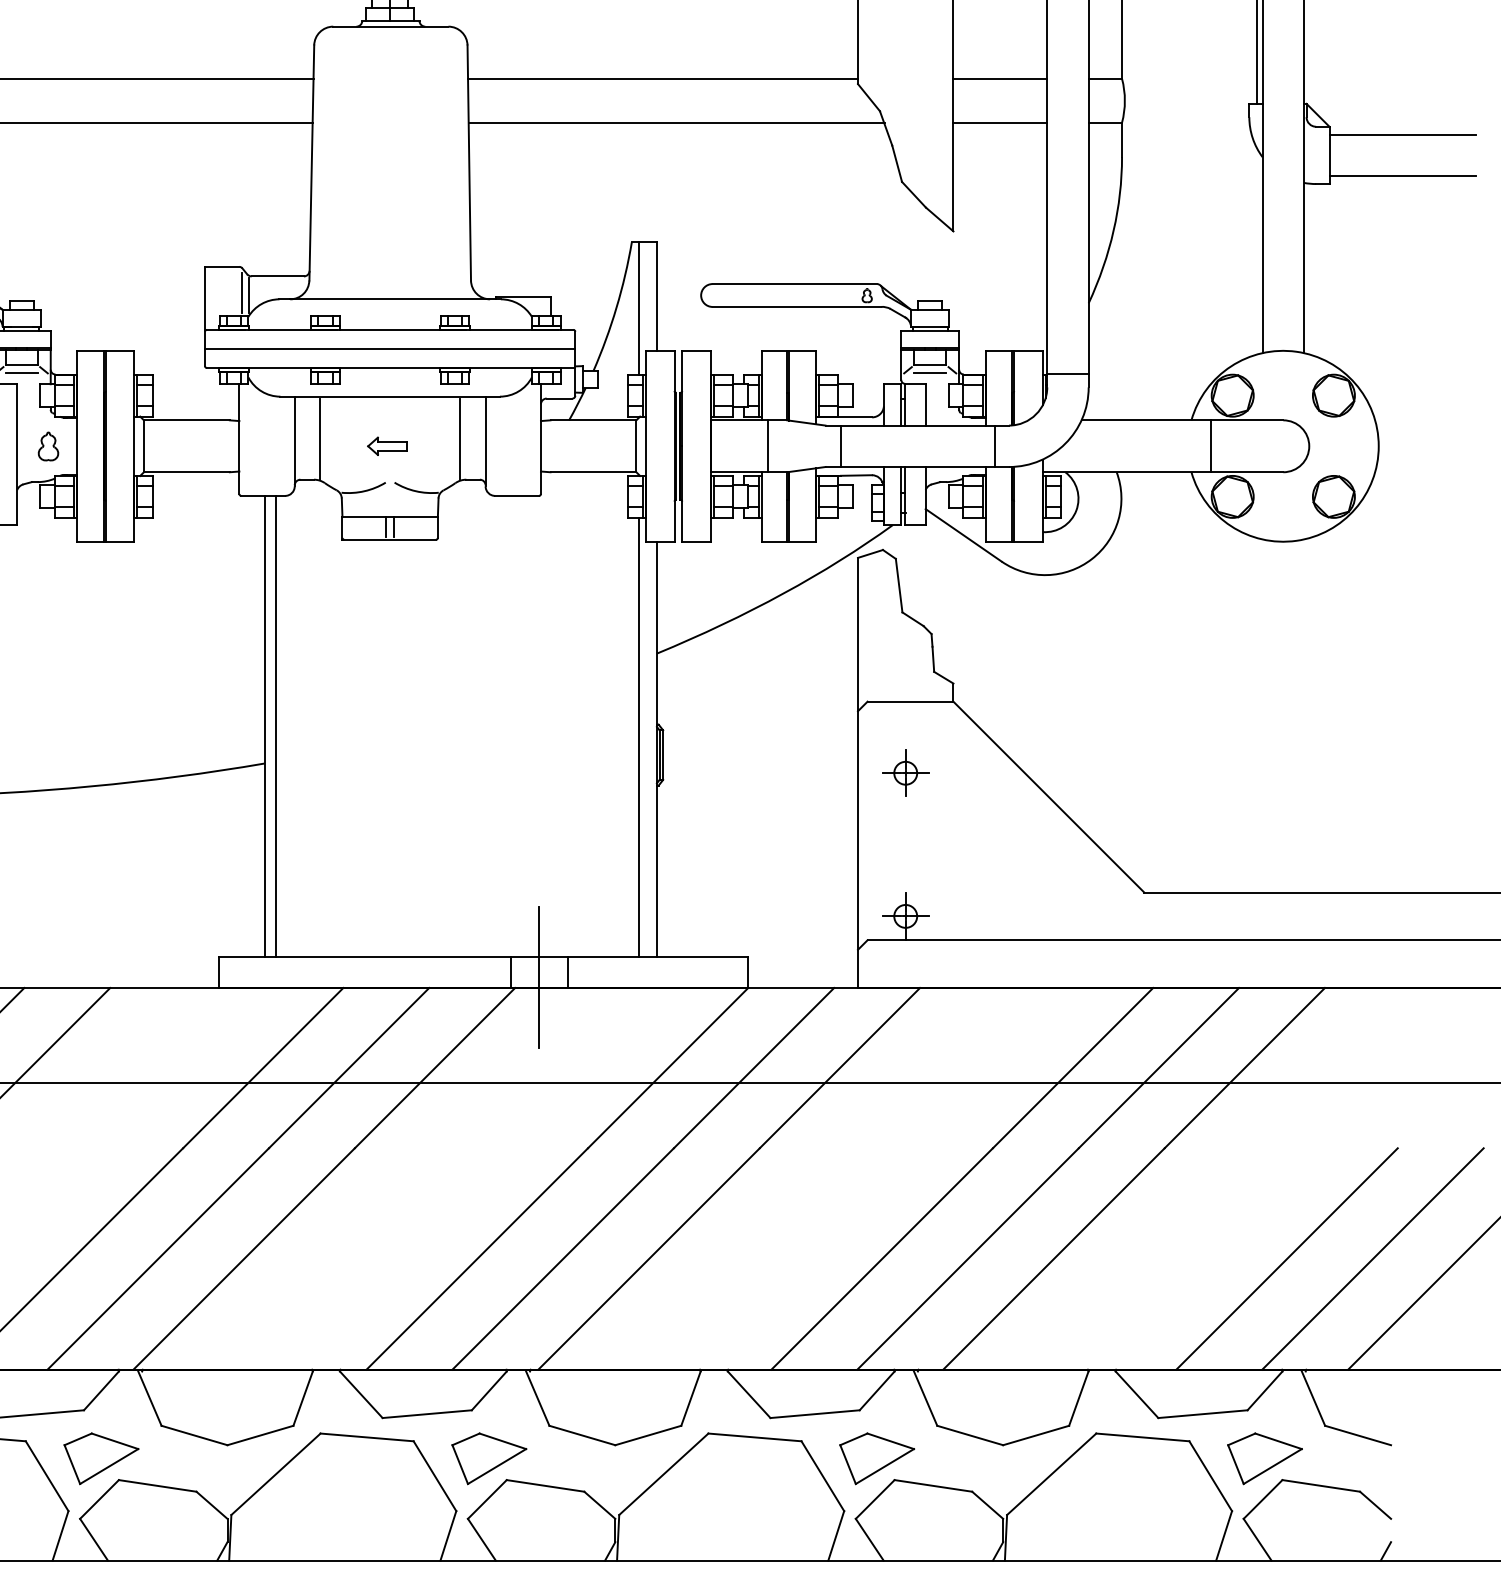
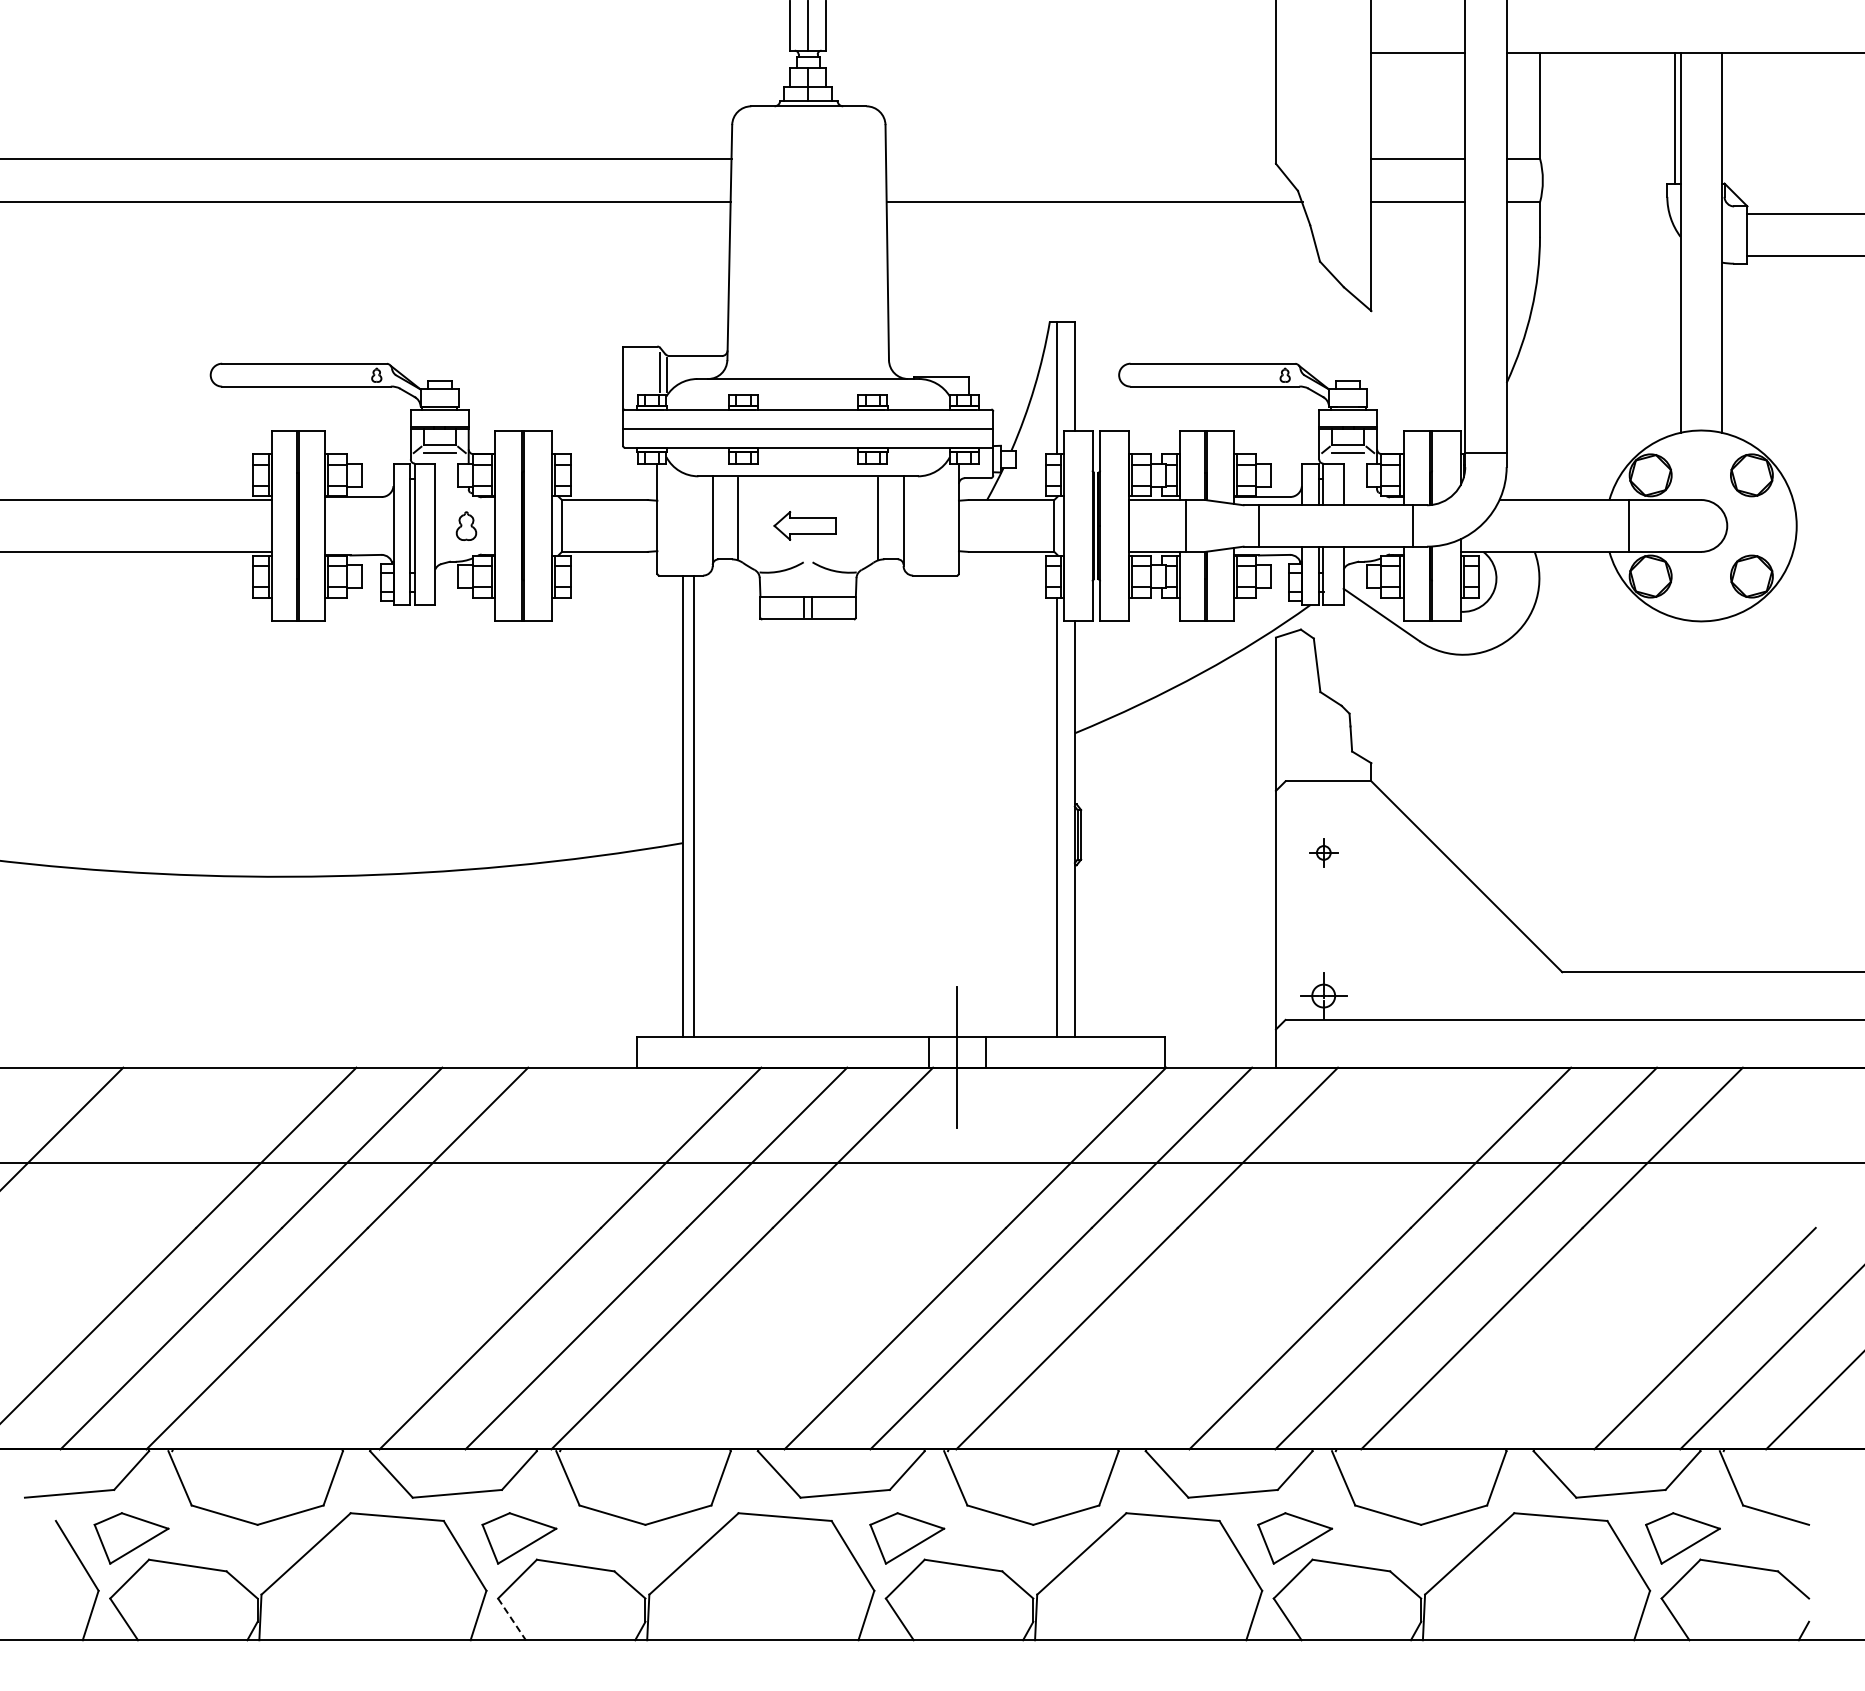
line: (662, 78) -> (1080, 158), removed
part: (387, 445) -> (805, 525), size x1.6
part: (905, 772) -> (1323, 852), size x0.6
line: (94, 1539) -> (512, 1619), solid -> dashed

